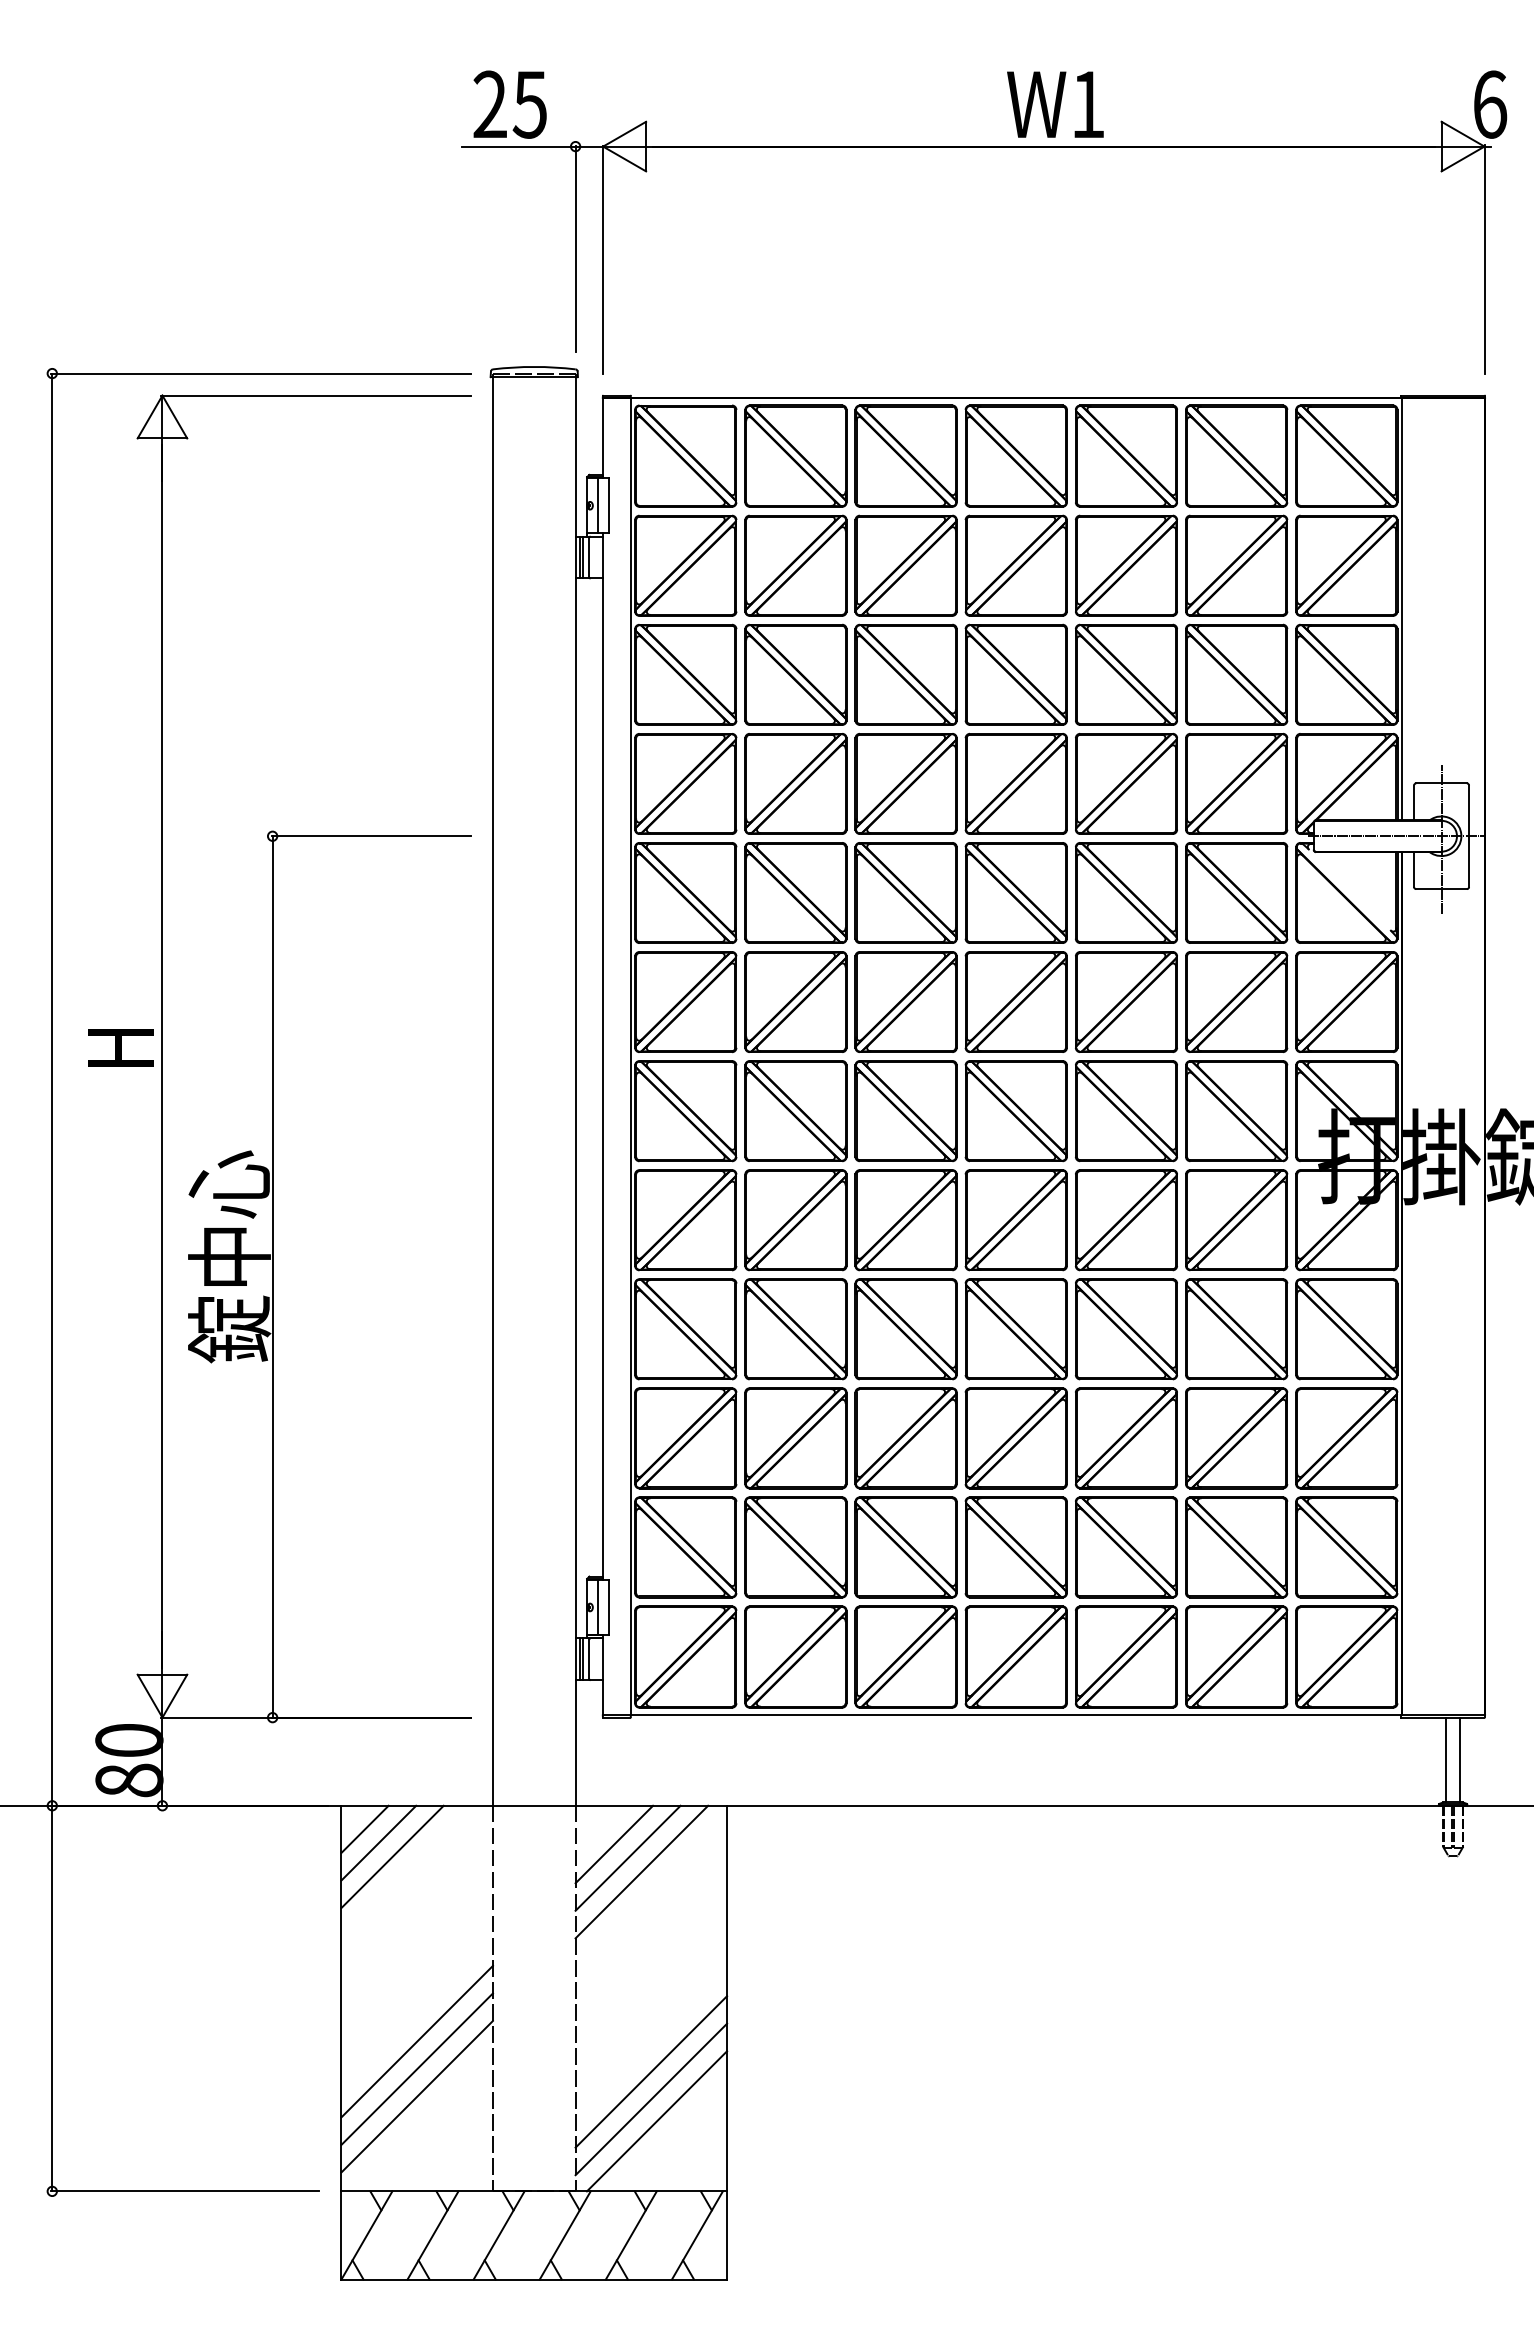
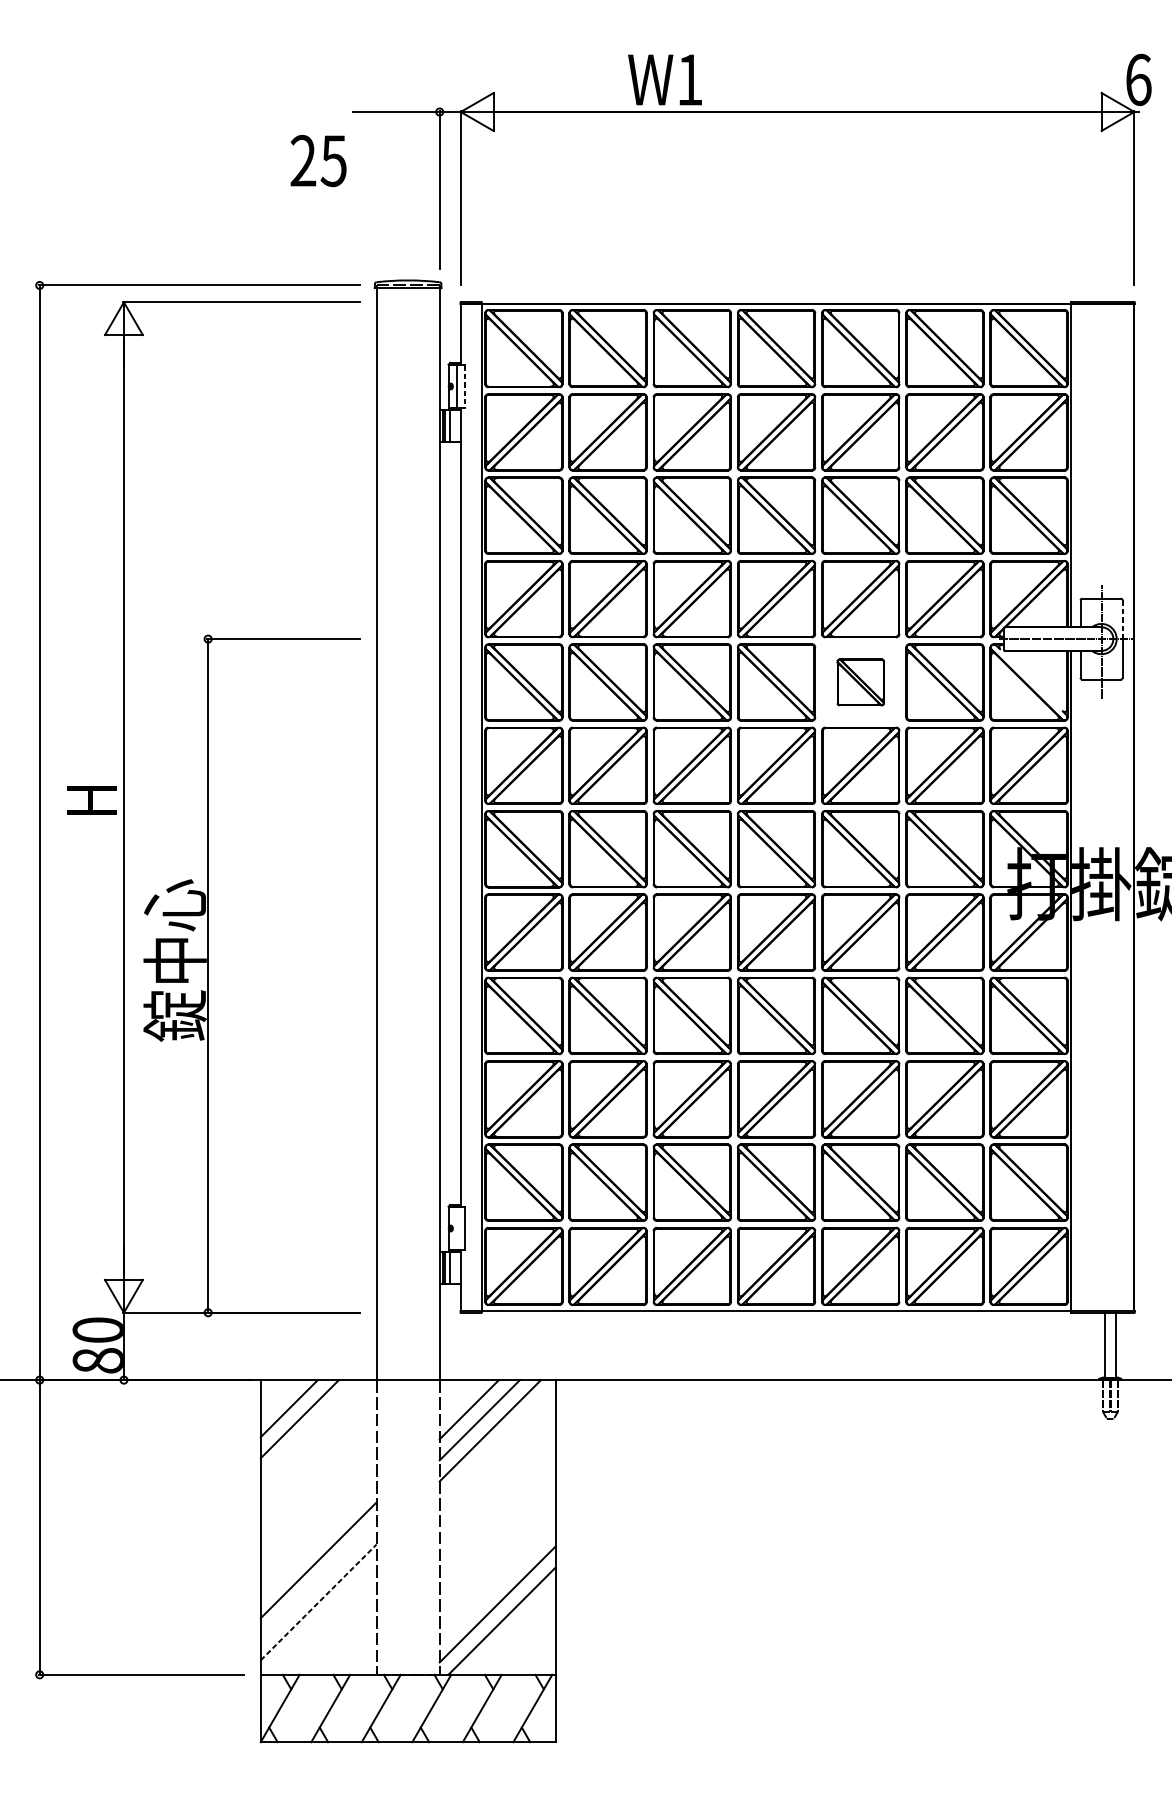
text: (509, 104) -> (318, 160), moved
text: (1055, 104) -> (665, 79), moved
line: (608, 505) -> (464, 386), solid -> dashed
line: (1469, 811) -> (1122, 620), solid -> dashed
part: (1126, 892) -> (860, 682), size x0.6
line: (597, 1607) -> (456, 1228), removed
line: (364, 1828) -> (278, 1397), removed
line: (416, 2068) -> (318, 1580), removed
line: (651, 2071) -> (497, 1583), removed
line: (417, 2096) -> (318, 1602), solid -> dashed

